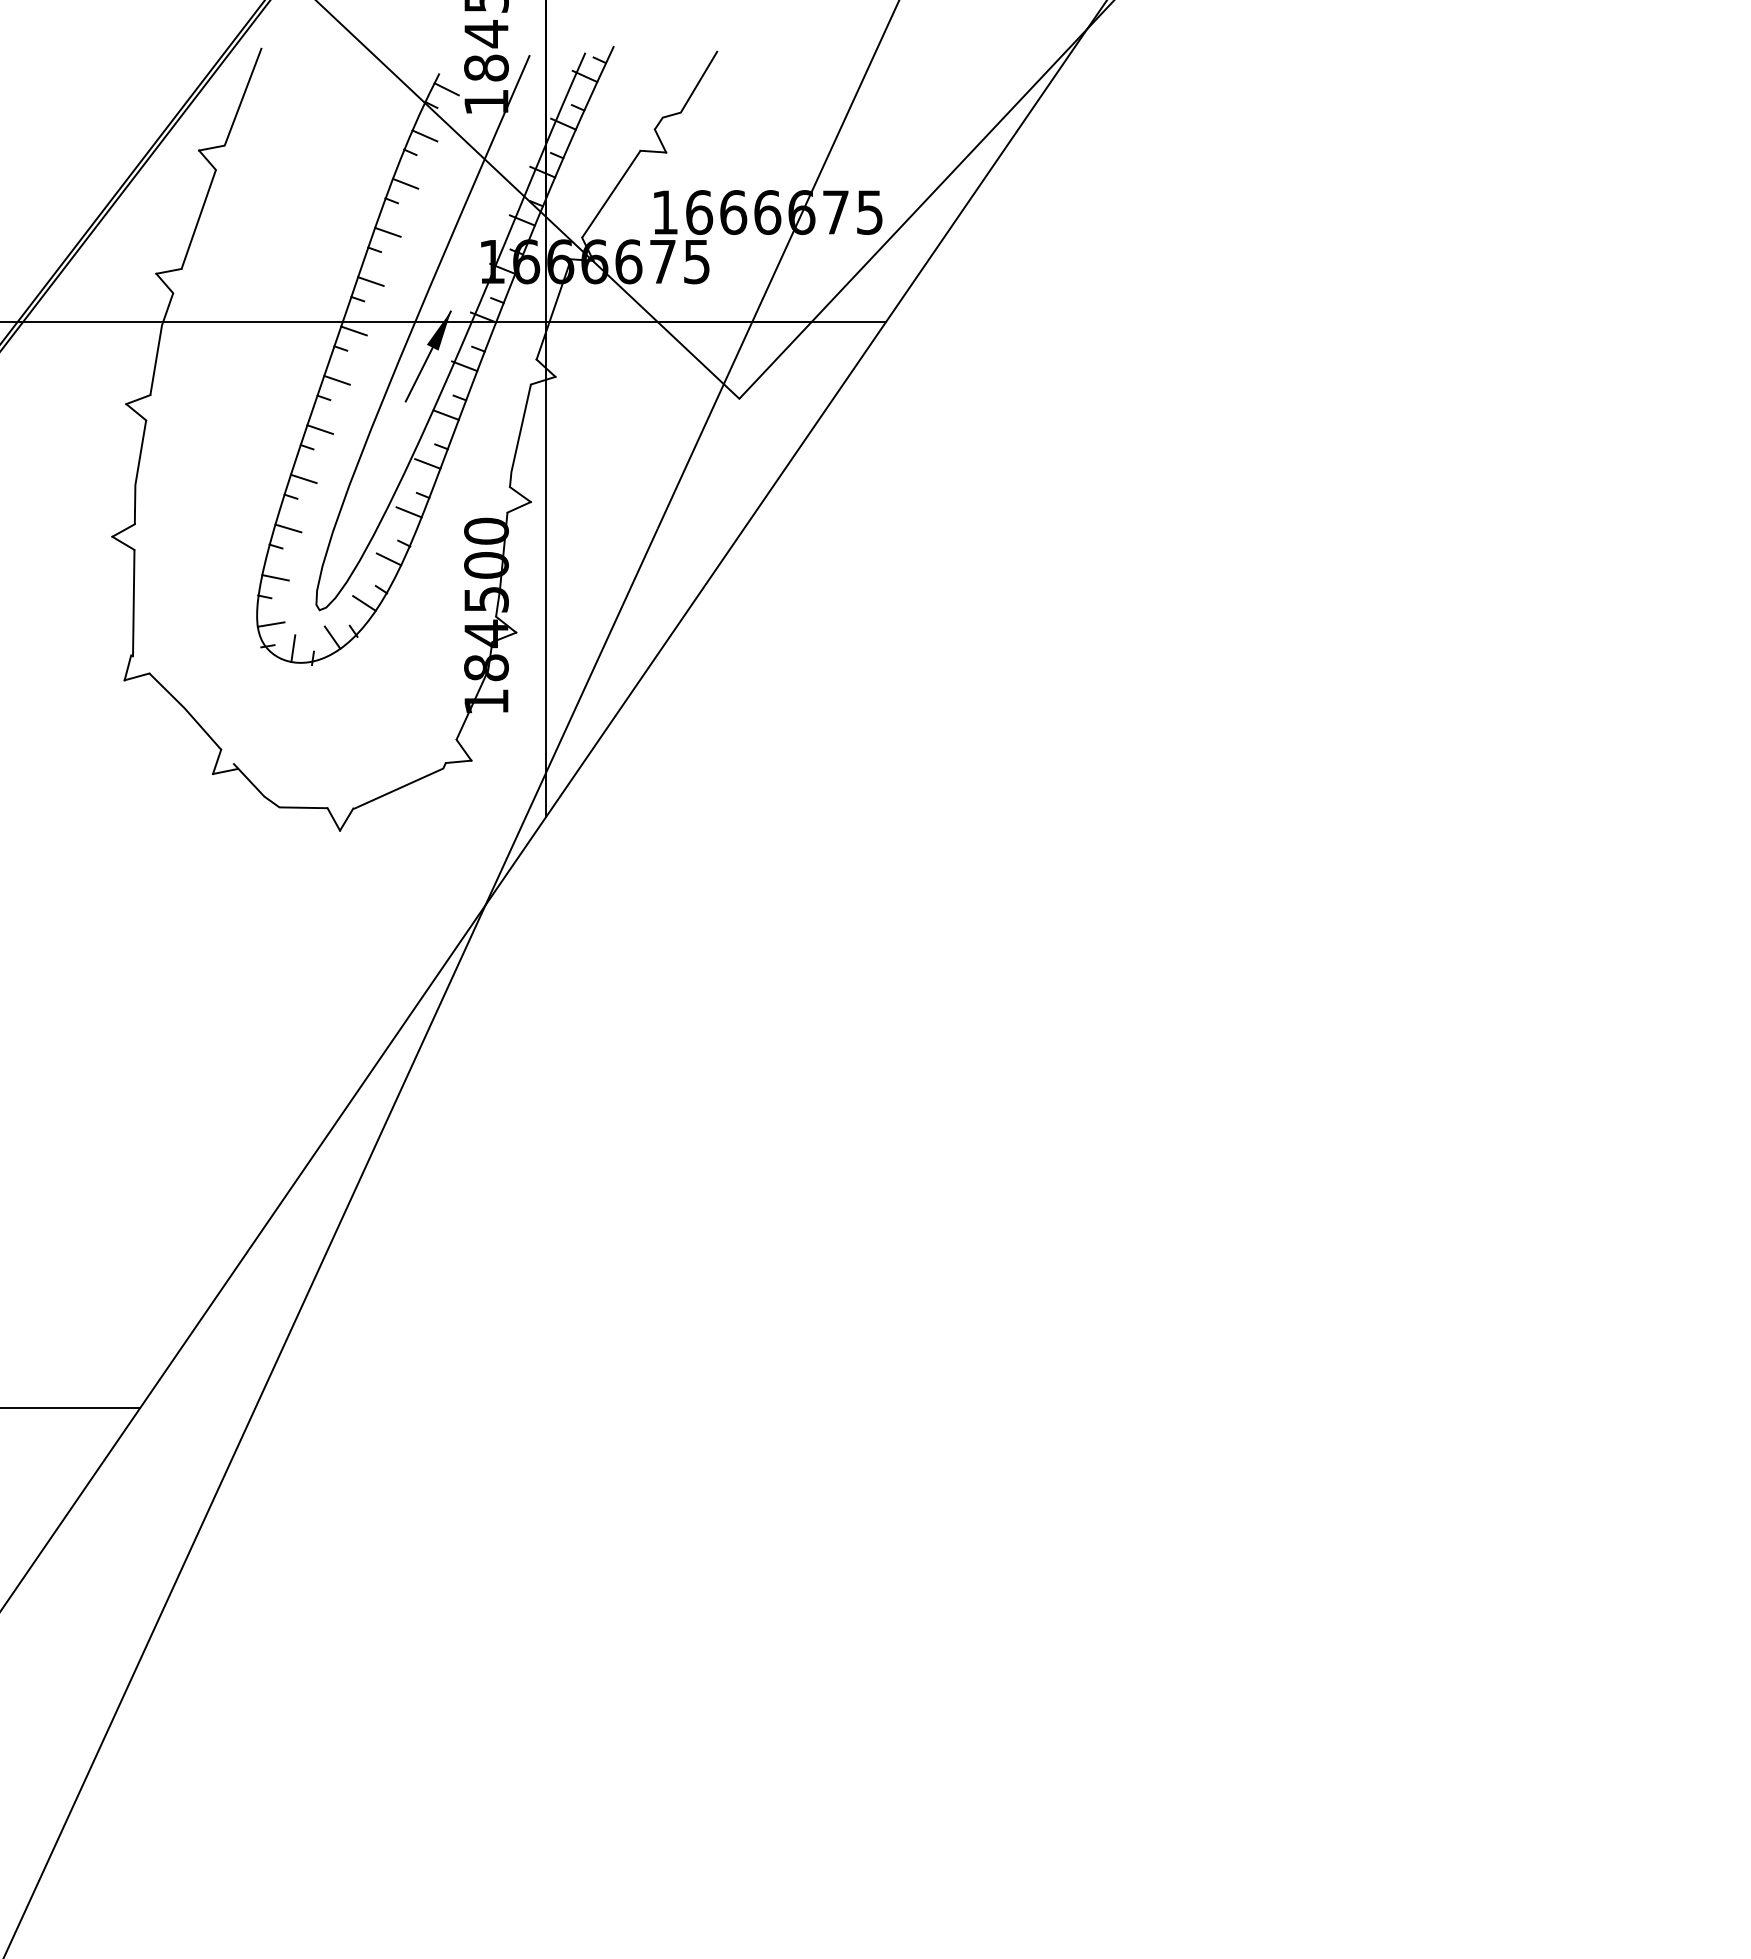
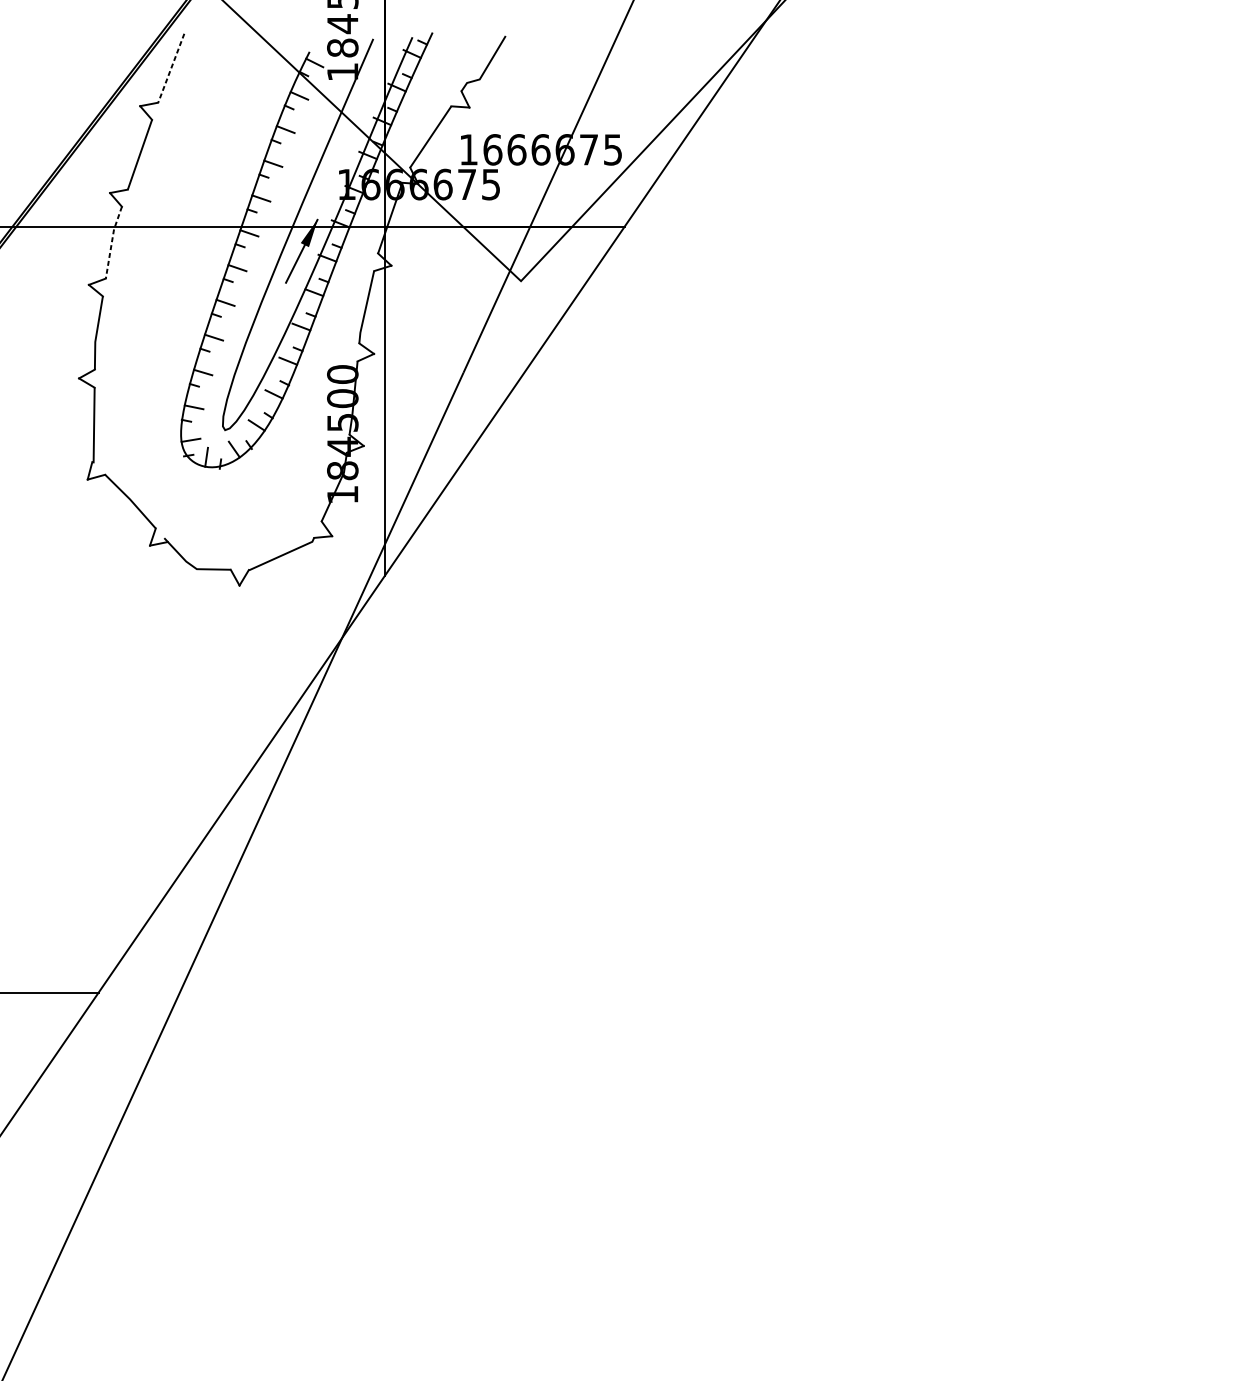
line: (243, 97) -> (171, 68), solid -> dashed
line: (159, 343) -> (112, 242), solid -> dashed

